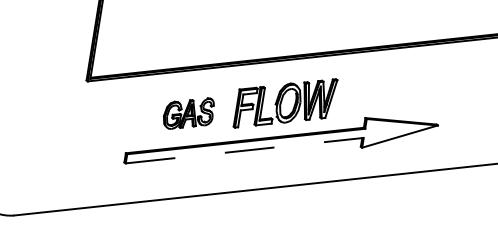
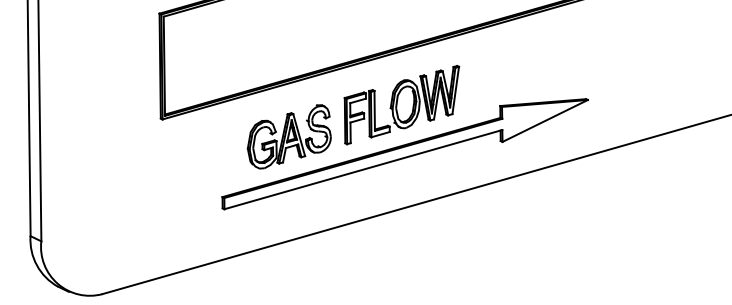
part: (188, 113) -> (288, 136), size x1.43
line: (244, 150) -> (363, 169), dashed -> solid

